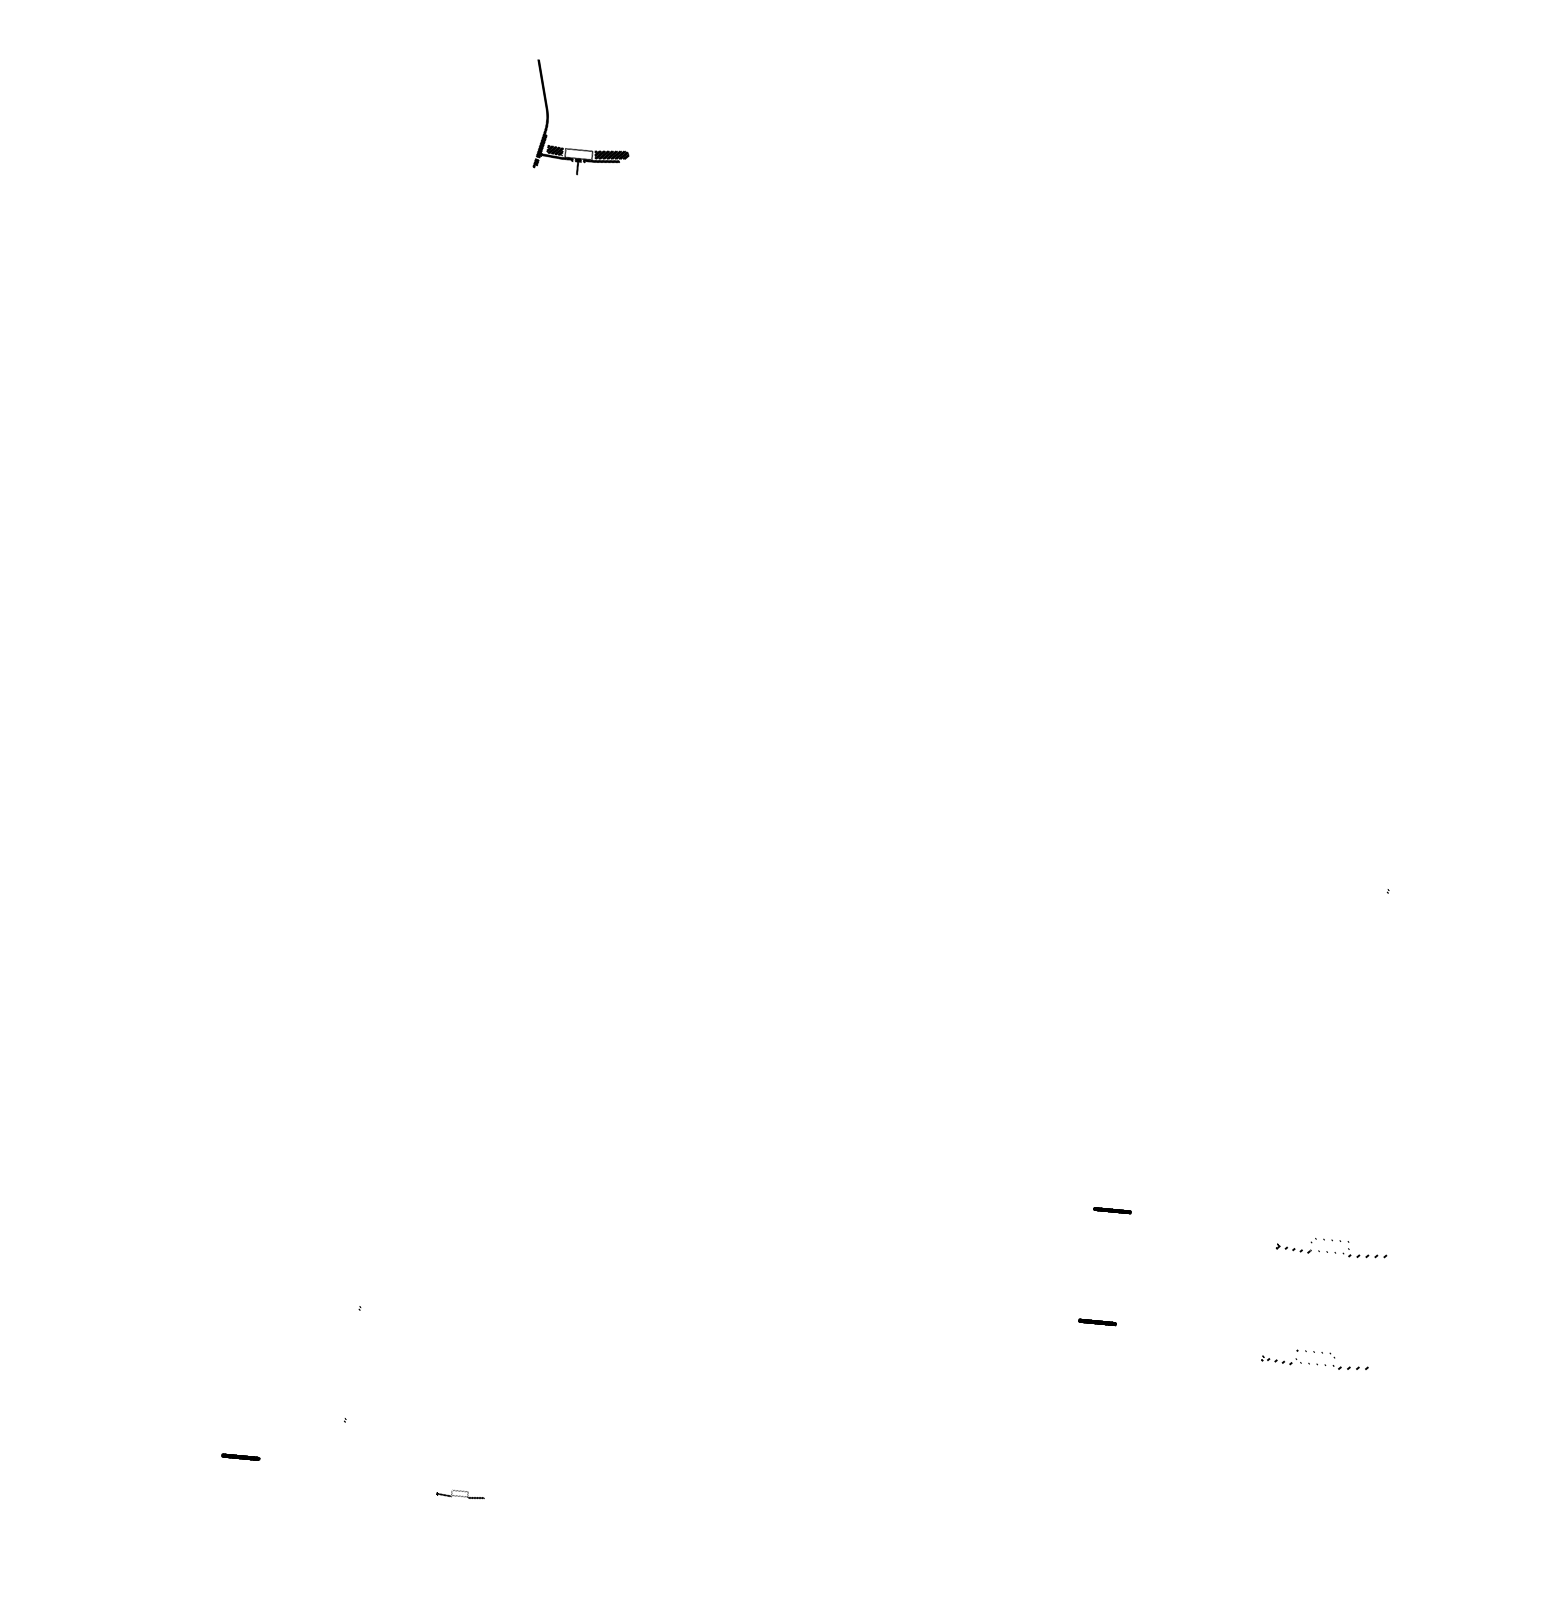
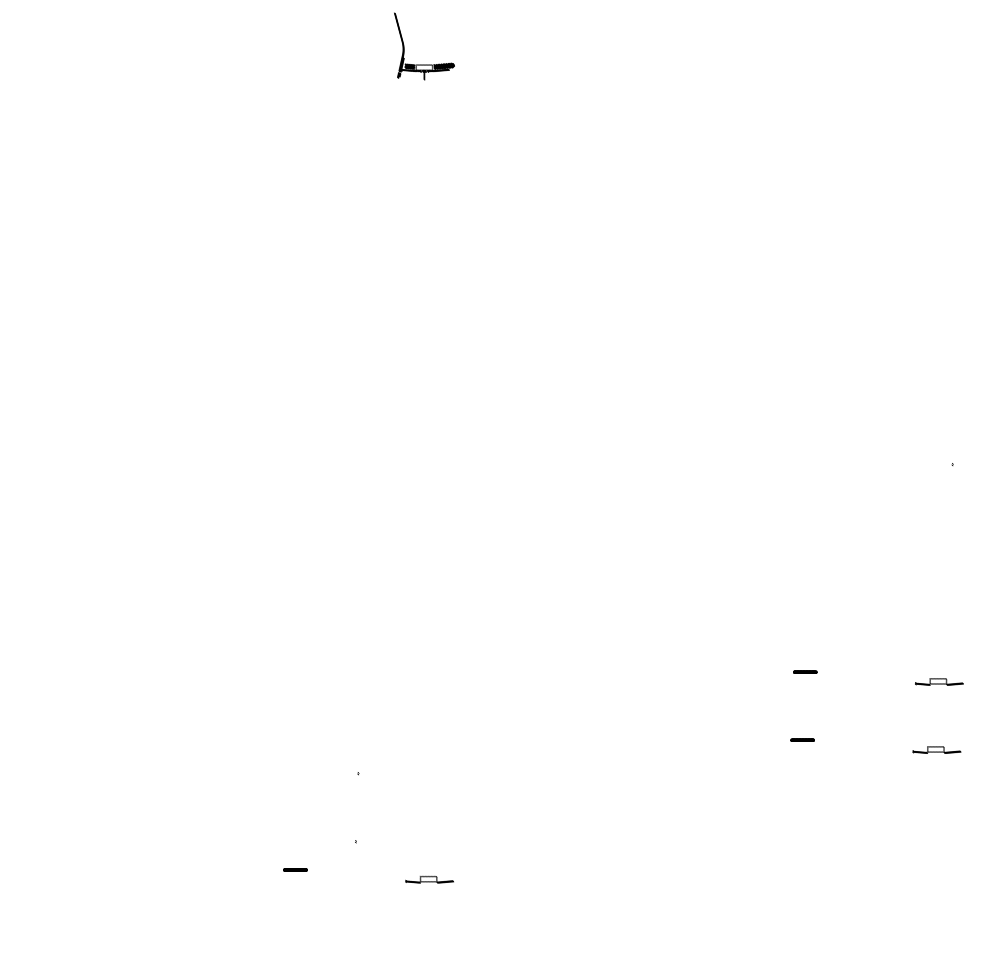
part: (1332, 1247) -> (939, 681), size x0.71
part: (1317, 1358) -> (936, 749), size x0.71
part: (460, 1494) -> (429, 879), size x1.67

